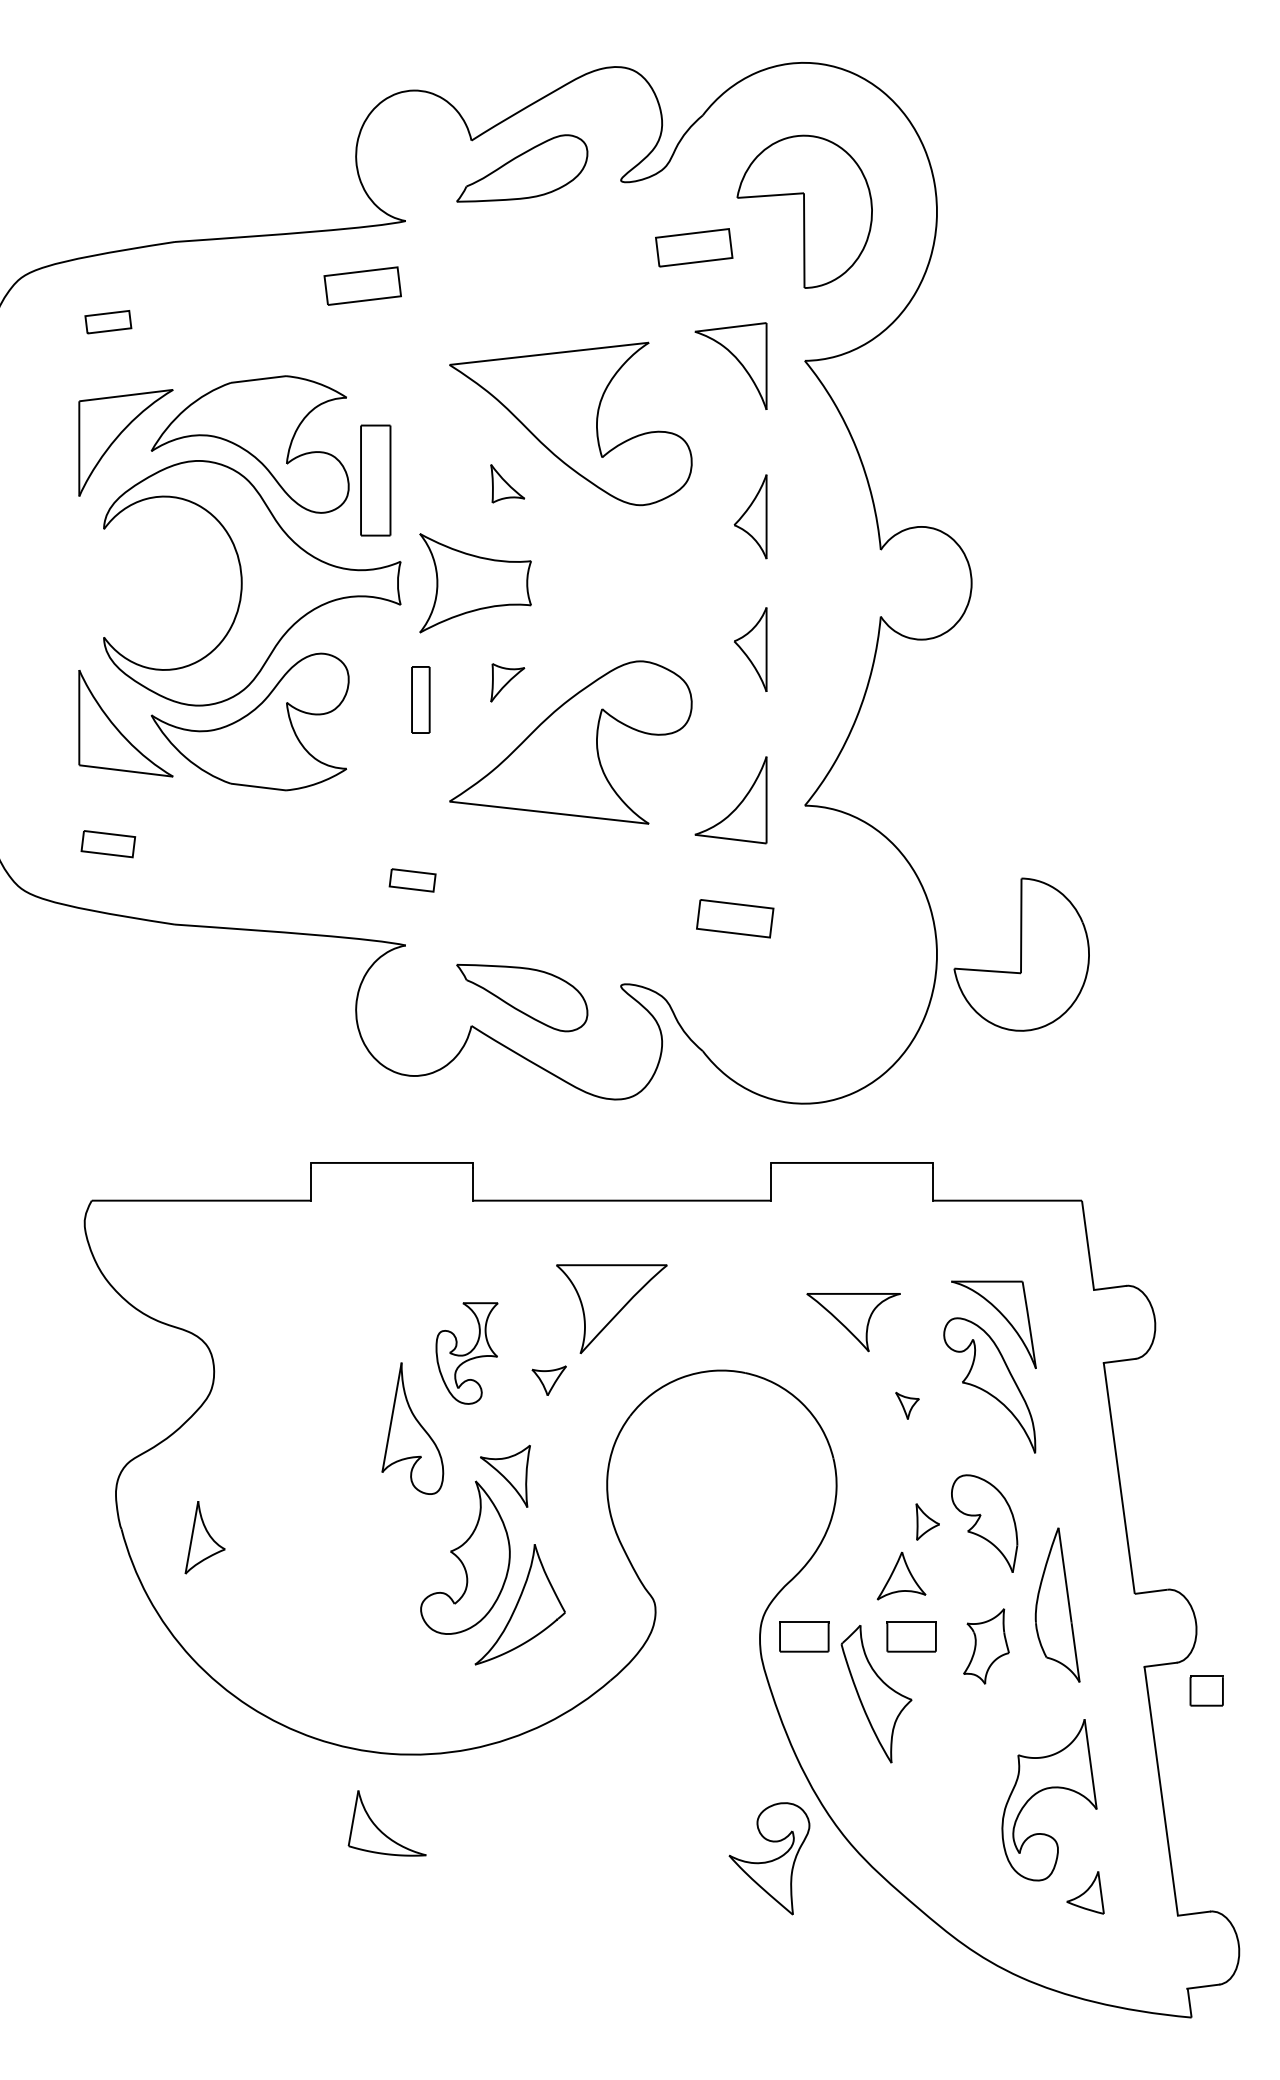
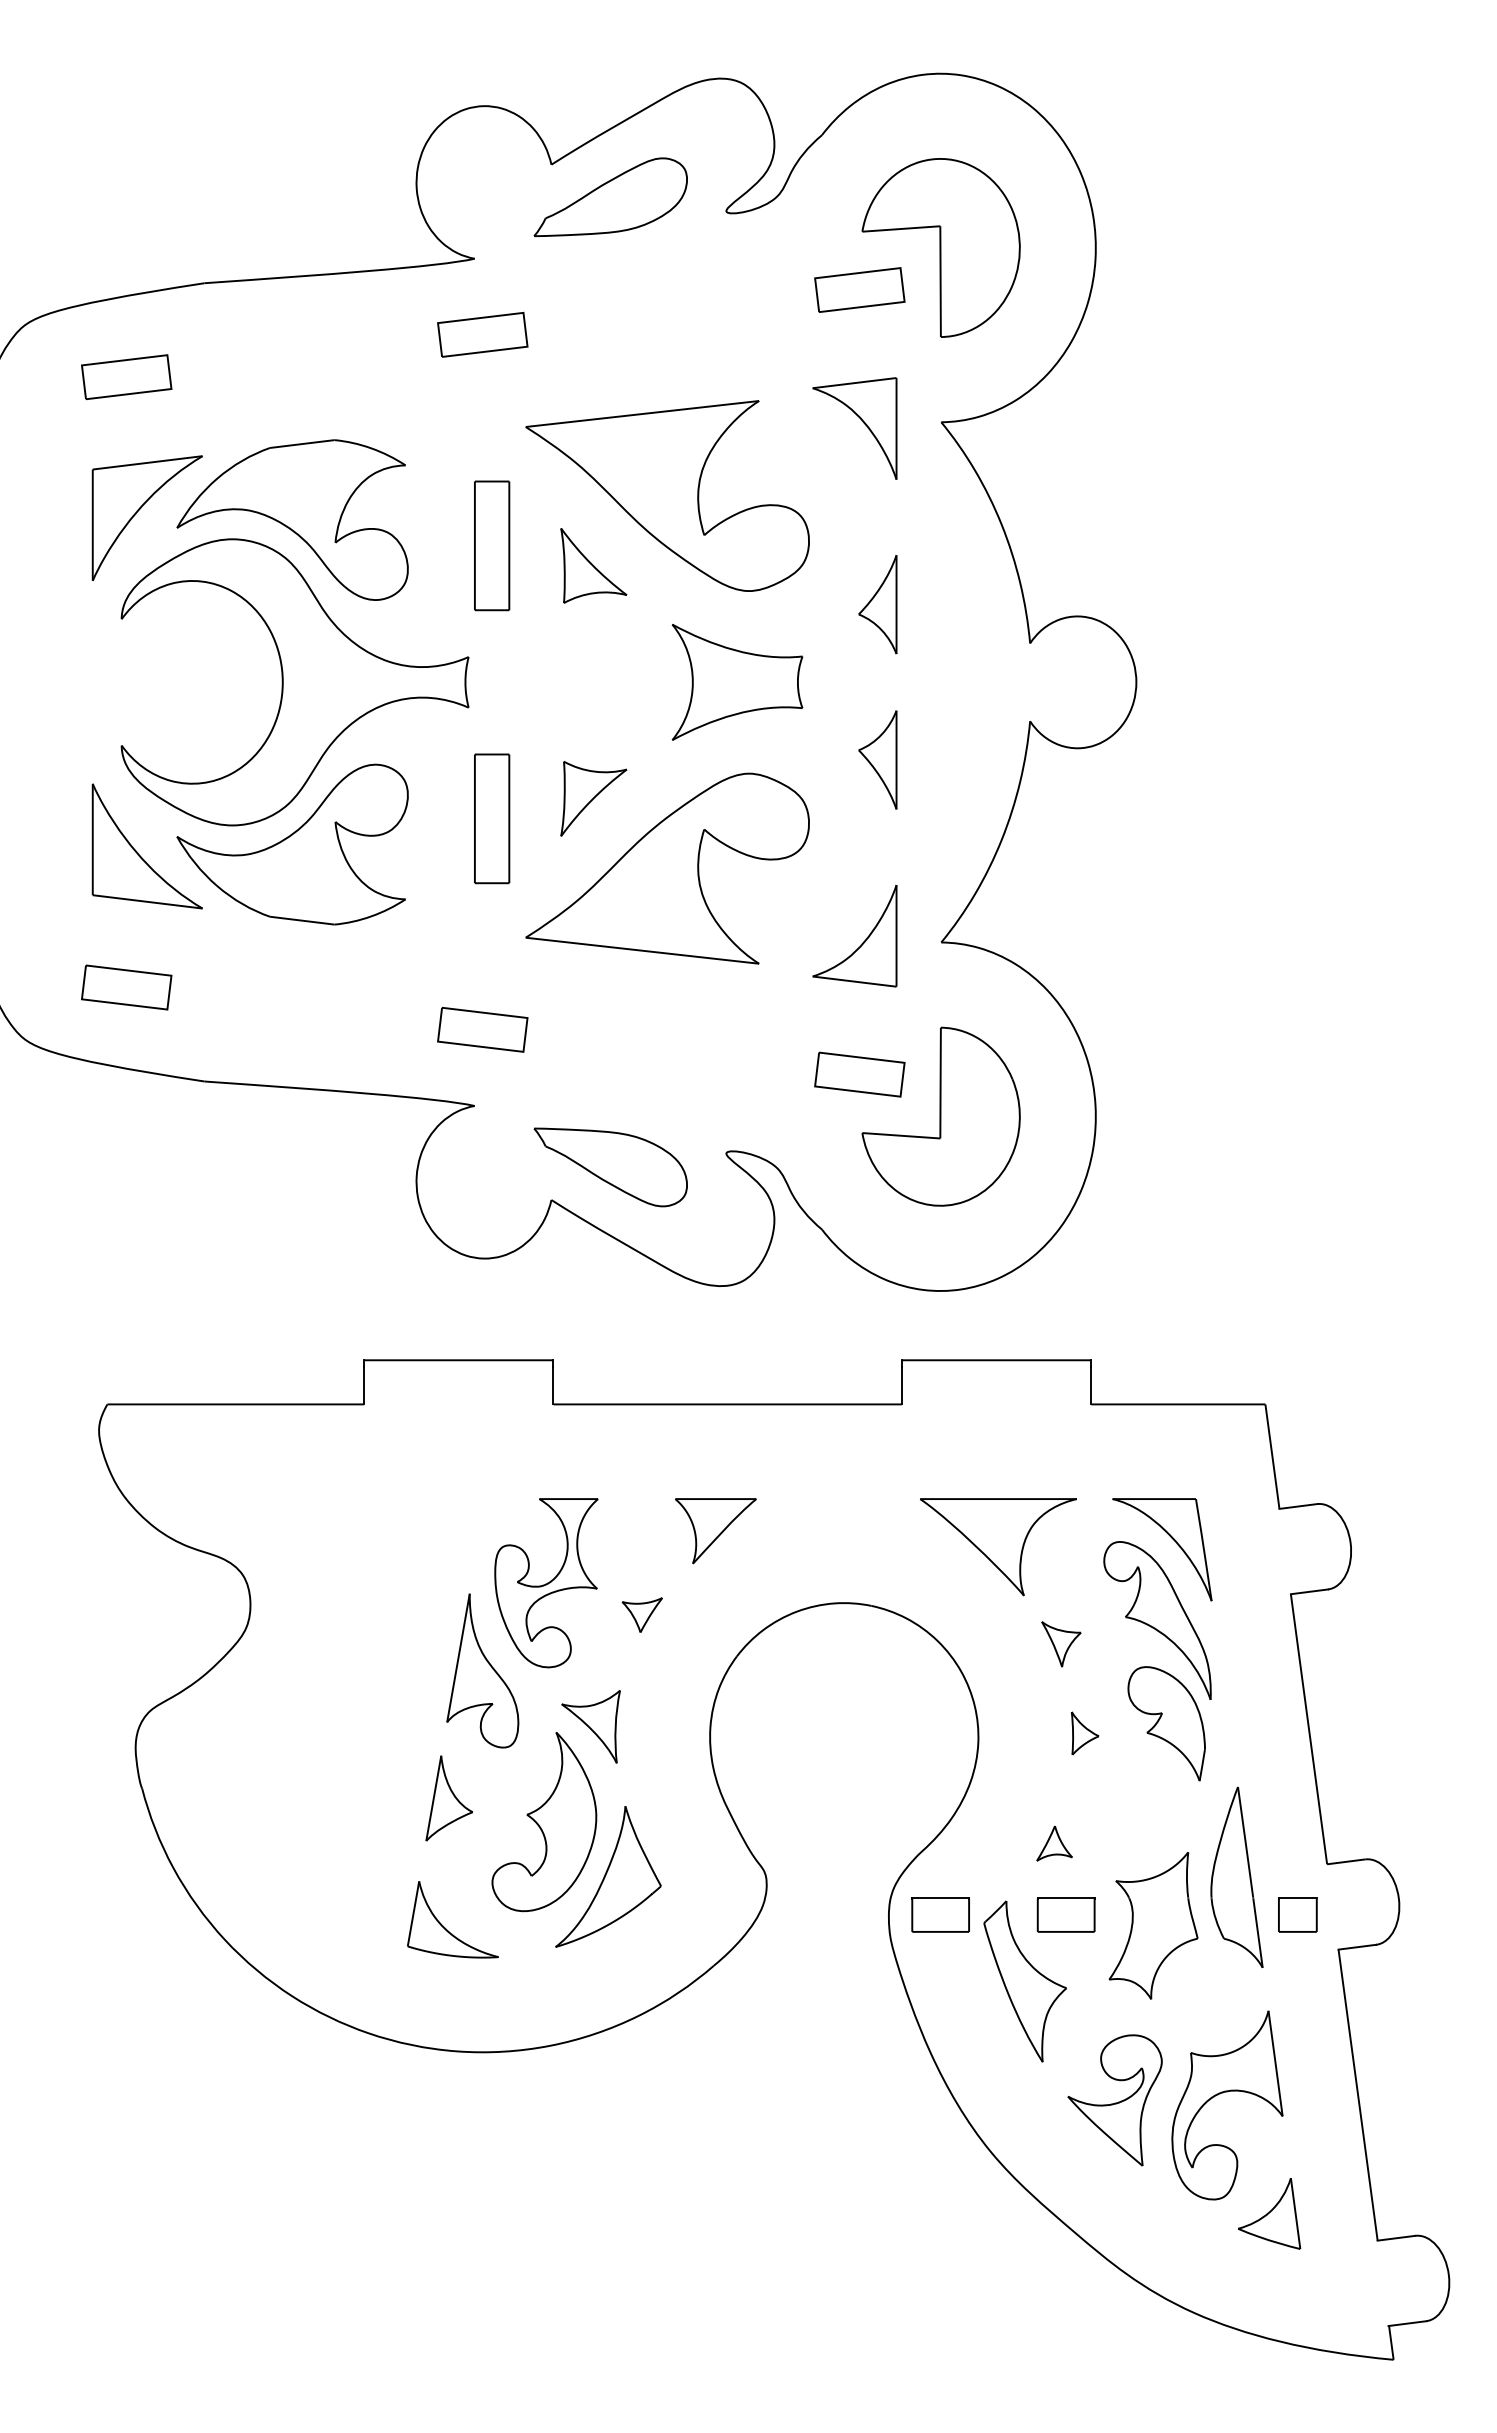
part: (694, 247) -> (860, 289), moved
part: (362, 285) -> (482, 334), moved
part: (108, 321) -> (126, 376), size x1.67
part: (375, 480) -> (491, 545), moved
part: (507, 483) -> (593, 565), size x1.67
part: (475, 583) -> (737, 682), moved
part: (507, 682) -> (593, 798), size x1.67
part: (420, 699) -> (491, 818), size x1.67
part: (108, 843) -> (126, 986), size x1.43
part: (412, 880) -> (482, 1029), size x1.67
part: (1021, 954) -> (940, 1116), moved
part: (612, 1308) -> (716, 1530), size x0.62
part: (853, 1322) -> (998, 1546), size x1.43
part: (466, 1353) -> (545, 1583), size x1.43
part: (907, 1405) -> (1061, 1643), size x1.43
part: (927, 1521) -> (1084, 1732), moved
part: (984, 1523) -> (1166, 1723), moved
part: (204, 1537) -> (448, 1798), moved
part: (901, 1576) -> (1054, 1843), size x0.62
part: (986, 1646) -> (1153, 1925), size x1.67
part: (1206, 1690) -> (1297, 1914), moved
part: (380, 1829) -> (445, 1926), moved
part: (769, 1858) -> (1115, 2100), moved
part: (1085, 1892) -> (1269, 2213), size x1.43

